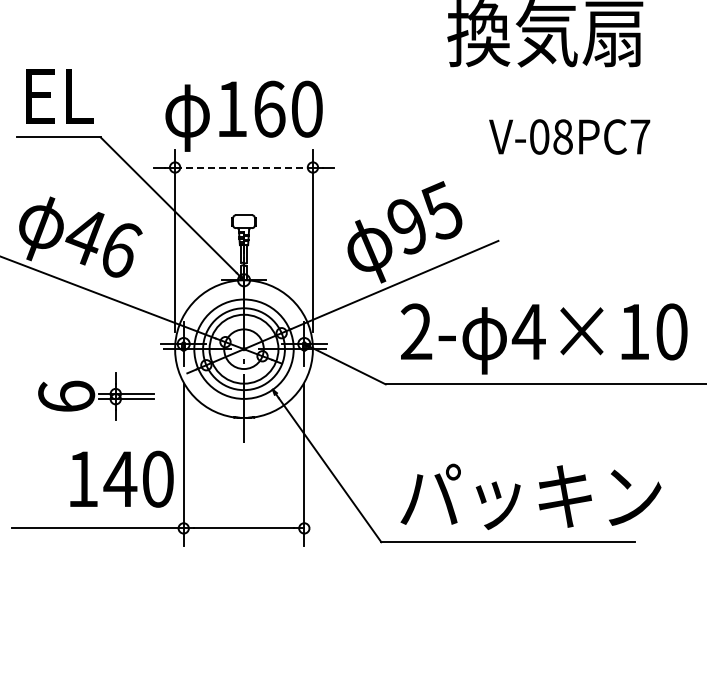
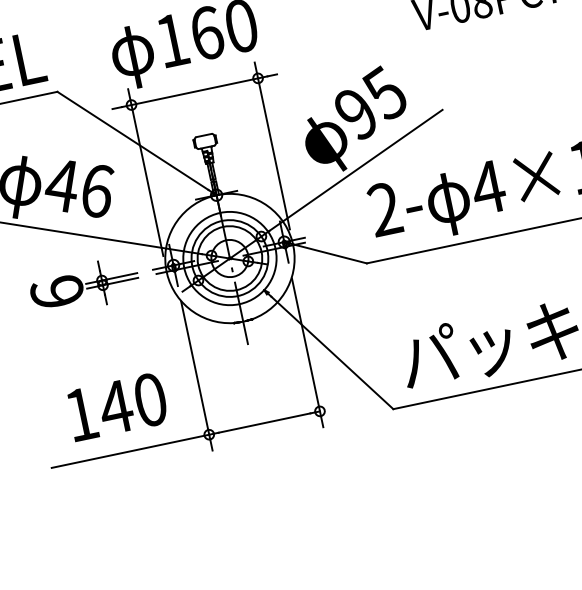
line: (244, 167) -> (195, 91), dashed -> solid
part: (96, 396) -> (84, 286), moved
text: (121, 478) -> (116, 406), moved

